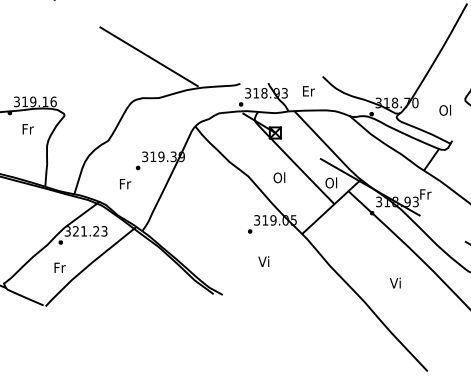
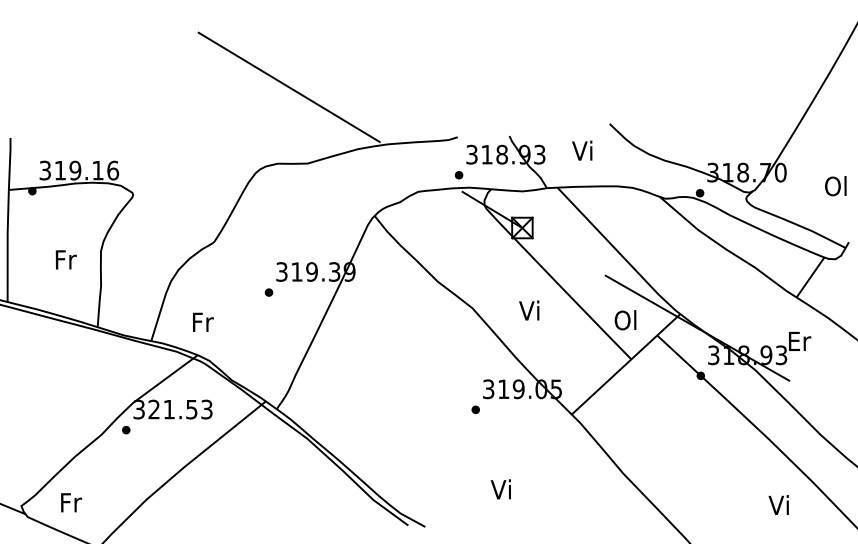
text: (308, 90) -> (583, 149), Er -> Vi
text: (27, 129) -> (64, 260), moved
text: (279, 177) -> (529, 310), Ol -> Vi
text: (125, 184) -> (203, 323), moved
text: (425, 194) -> (799, 341), Fr -> Er
text: (96, 231) -> (192, 409), 321.23 -> 321.53
text: (263, 261) -> (500, 489), moved
text: (59, 267) -> (70, 502), moved
text: (395, 282) -> (779, 503), moved

